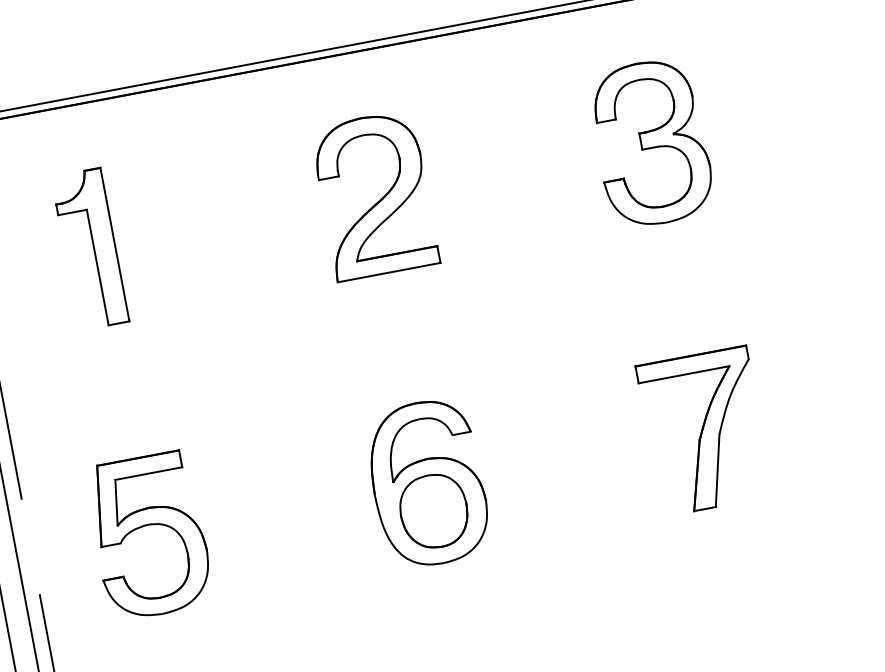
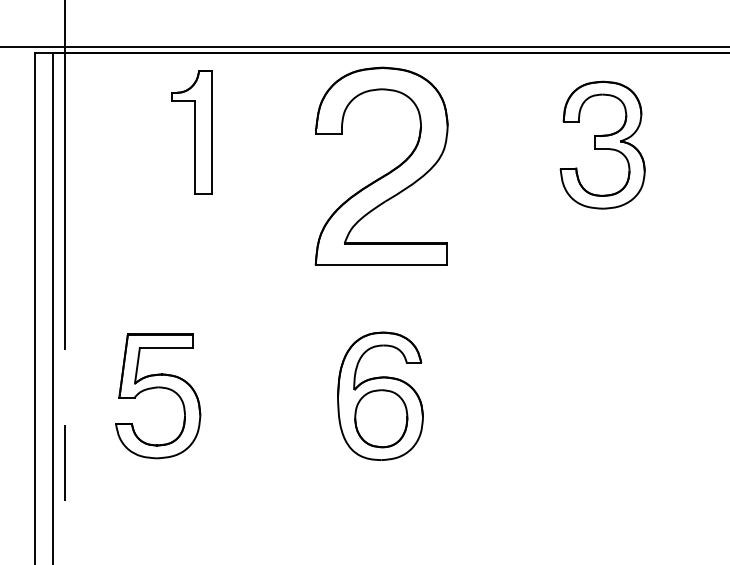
part: (650, 142) -> (602, 144), moved
part: (374, 194) -> (381, 165), size x1.6
part: (89, 249) -> (191, 132), moved
part: (704, 431) -> (601, 396), removed

